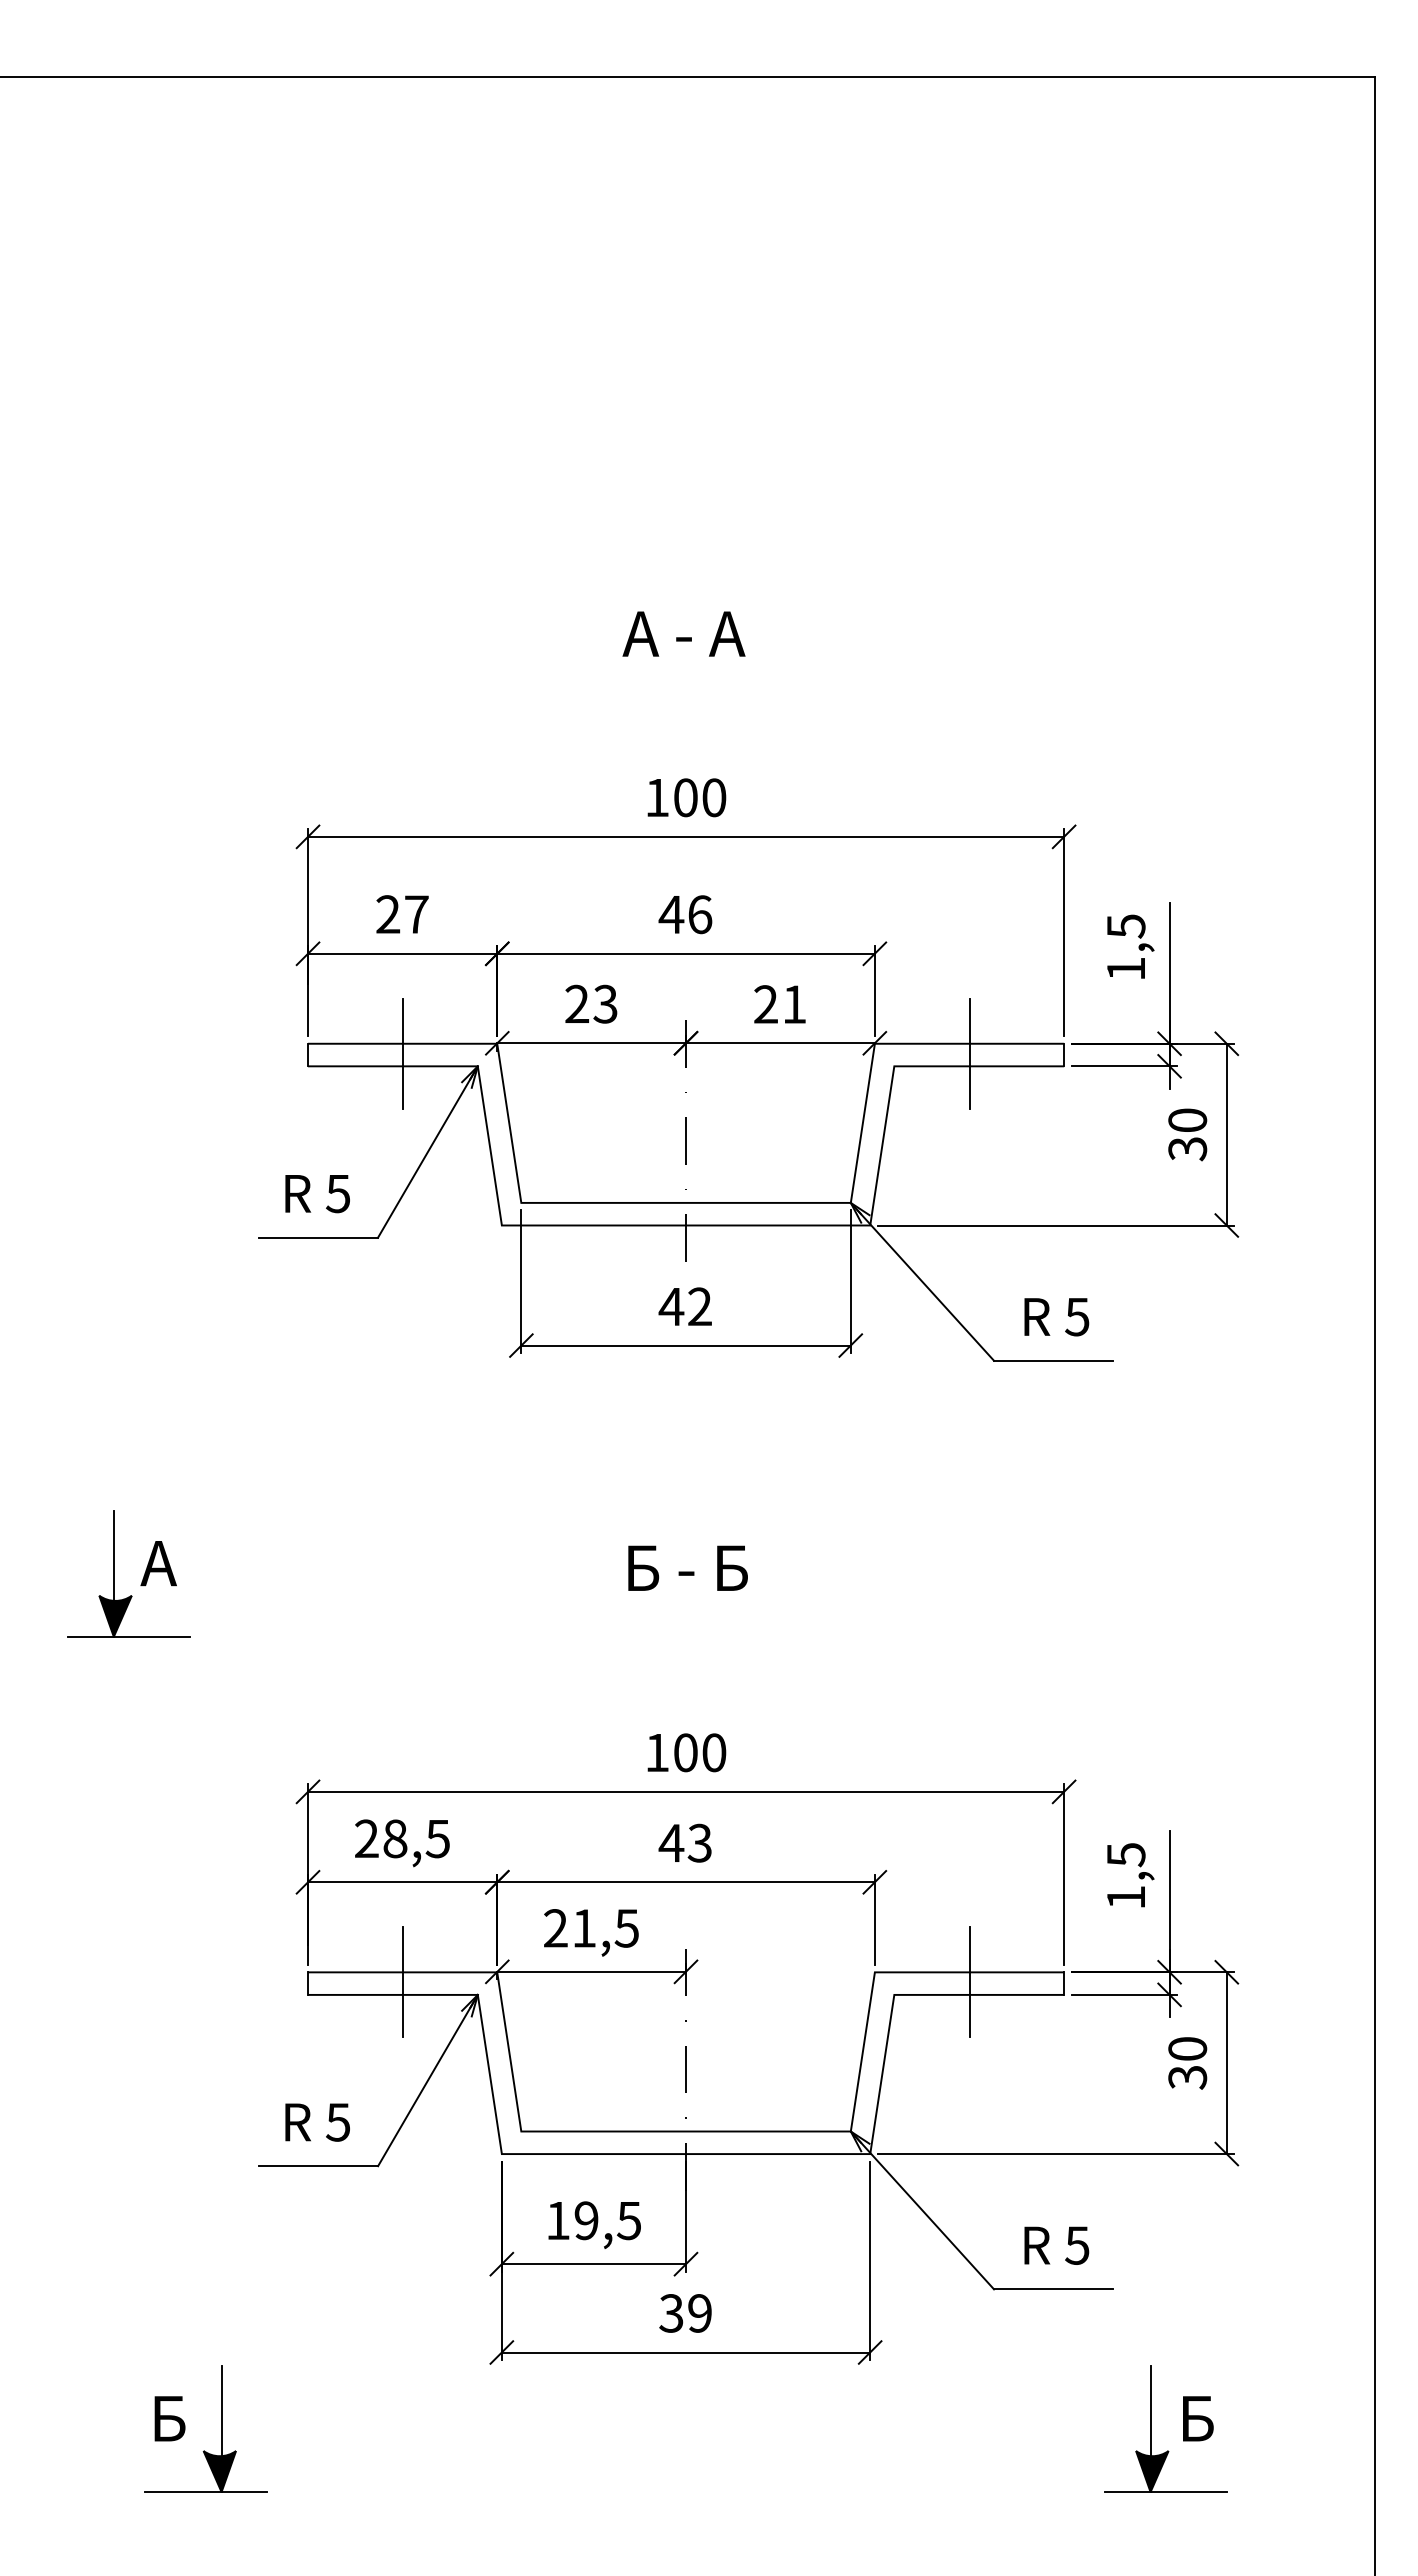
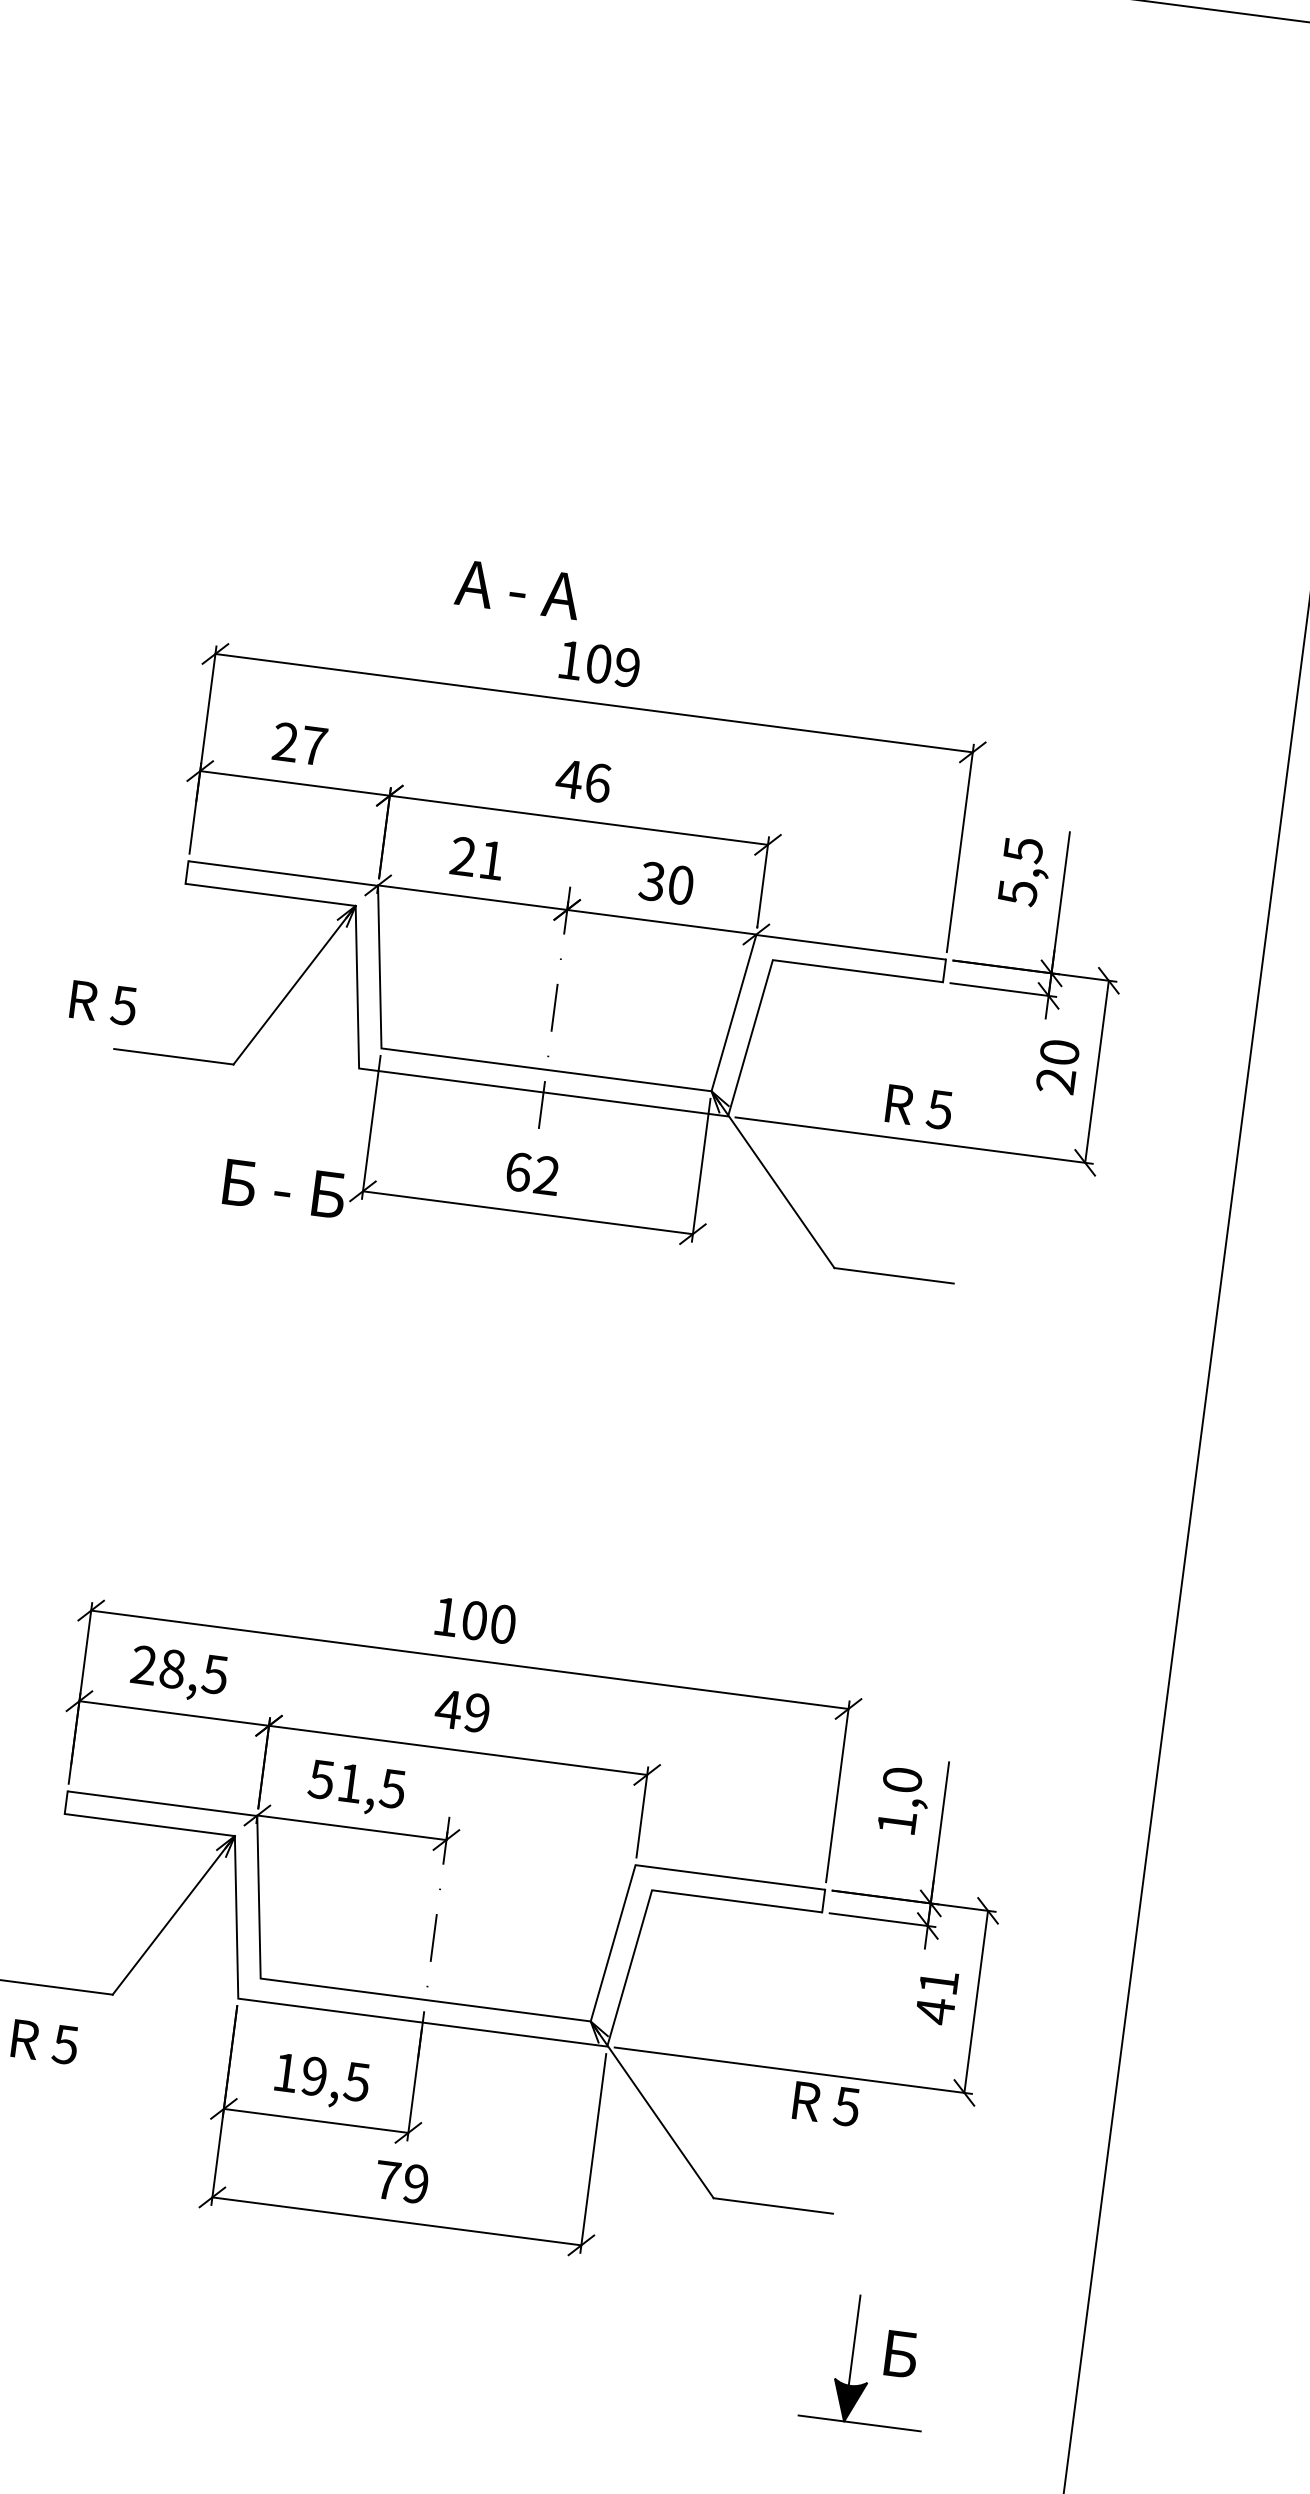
text: (683, 633) -> (517, 588), moved
text: (714, 797) -> (627, 667), 100 -> 109
text: (1126, 969) -> (1018, 893), 1,5 -> 5,5
text: (605, 1003) -> (491, 859), 23 -> 21
text: (779, 1004) -> (665, 883), 21 -> 30
line: (402, 1053) -> (281, 883), removed
line: (969, 1053) -> (849, 957), removed
text: (1187, 1149) -> (1055, 1081), 30 -> 20
text: (317, 1194) -> (103, 1003), moved
text: (671, 1306) -> (518, 1171), 42 -> 62
text: (1056, 1317) -> (918, 1107), moved
text: (687, 1567) -> (284, 1188), moved
text: (699, 1843) -> (476, 1713), 43 -> 49
text: (1125, 1855) -> (901, 1780), 1,5 -> 1,0
text: (555, 1928) -> (321, 1779), 21,5 -> 51,5
line: (402, 1982) -> (161, 1813), removed
line: (969, 1982) -> (728, 1887), removed
text: (1187, 2063) -> (936, 1997), 30 -> 41
text: (317, 2122) -> (44, 2042), moved
text: (1056, 2245) -> (826, 2103), moved
text: (671, 2313) -> (387, 2180), 39 -> 79

